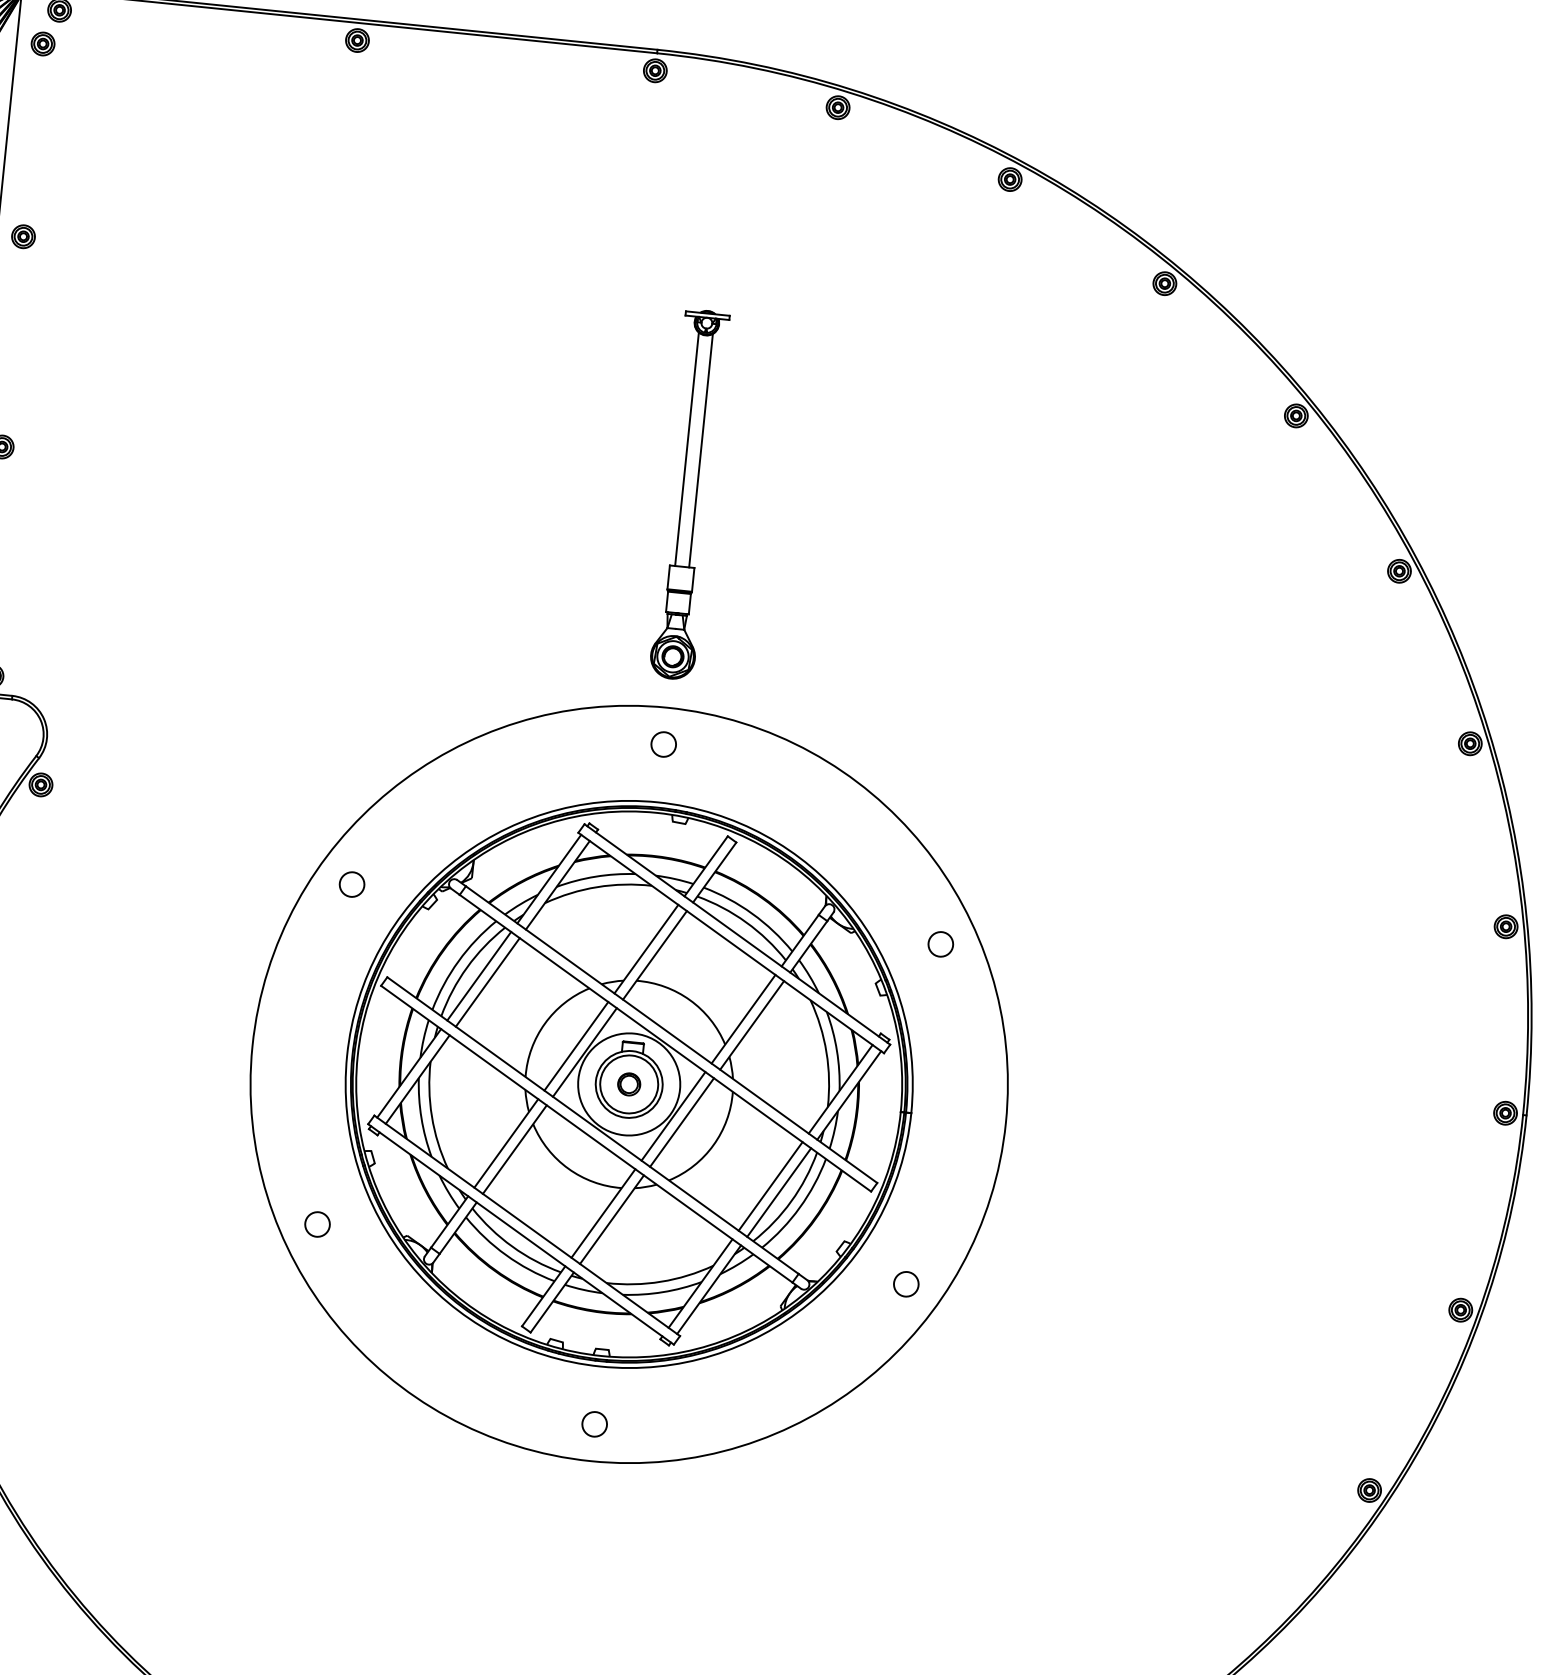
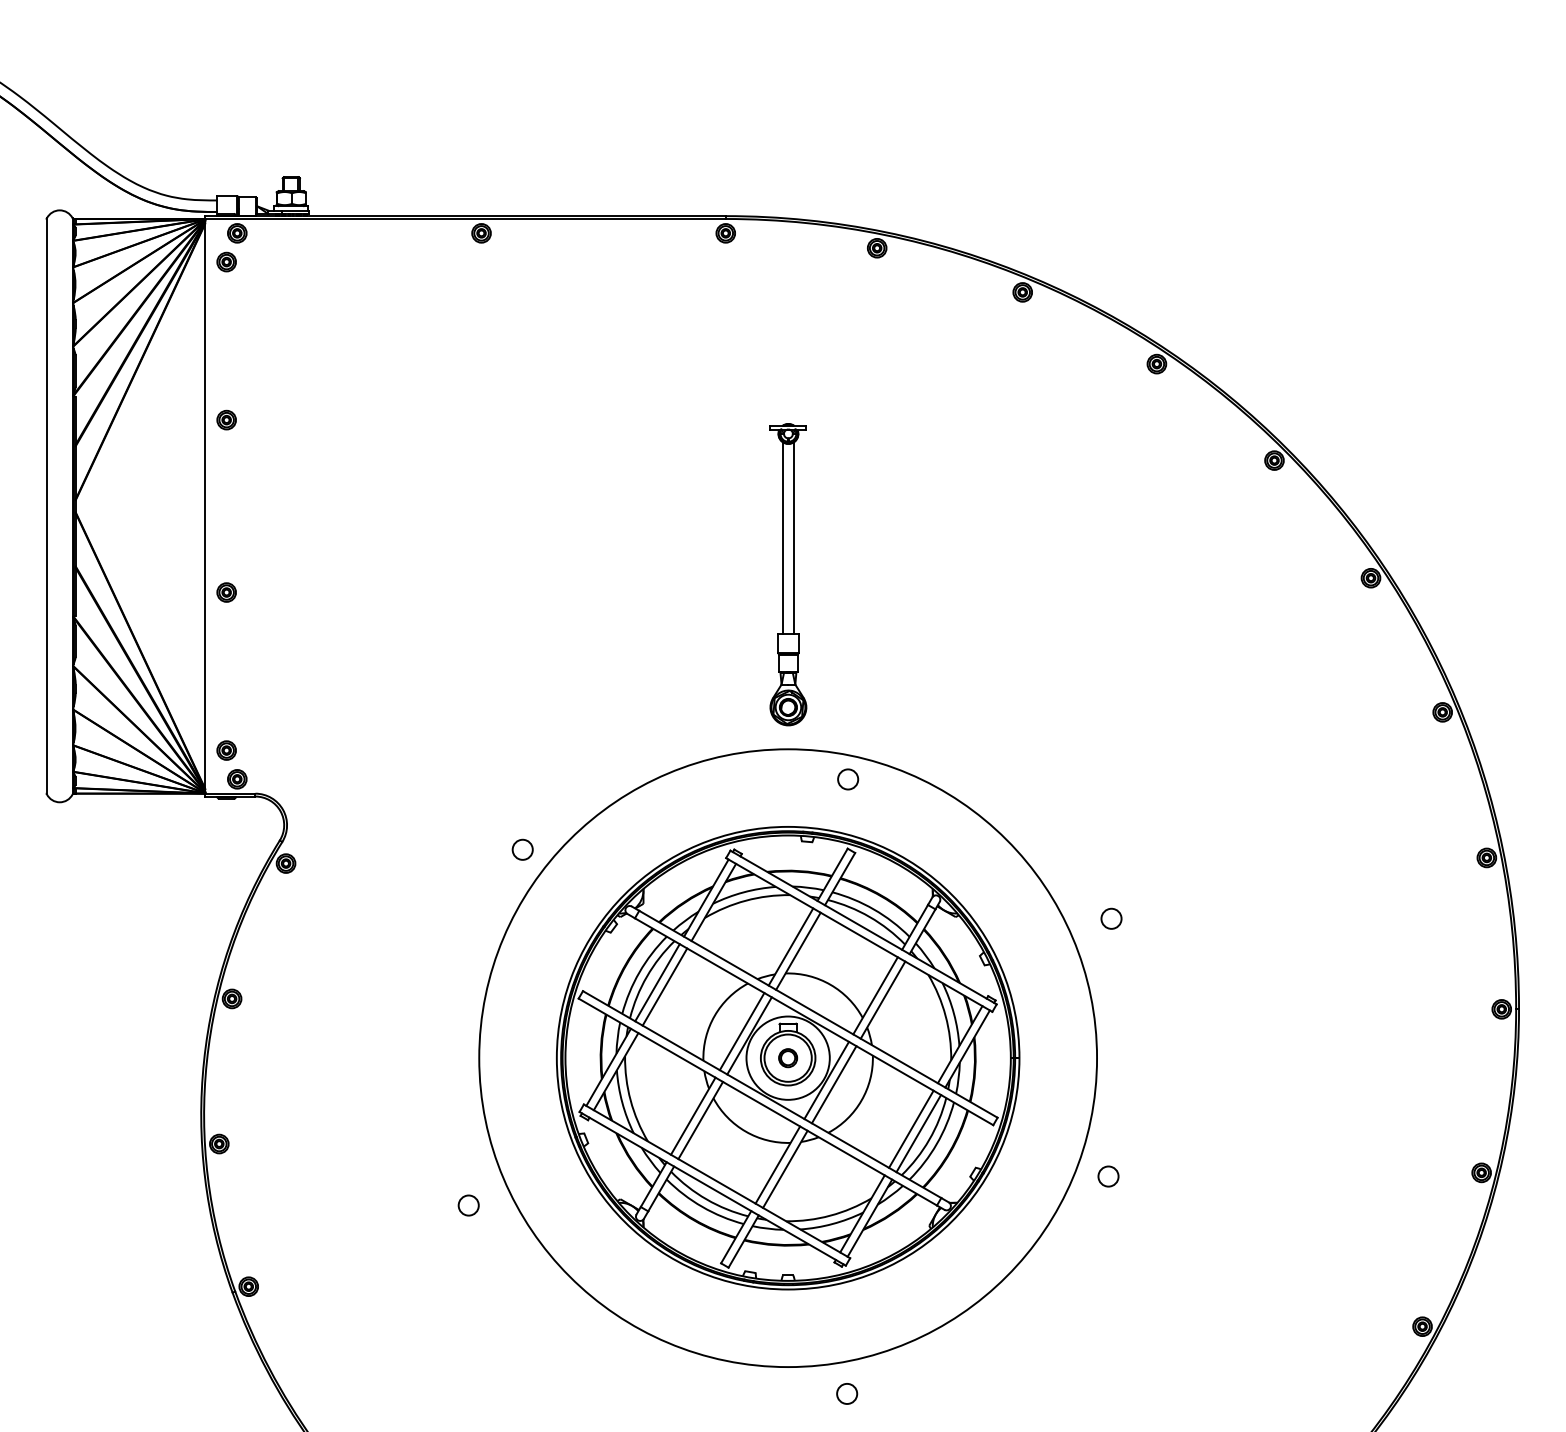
circle: (664, 744) -> (848, 779), moved
circle: (351, 884) -> (522, 849), moved
circle: (940, 943) -> (1111, 918), moved
circle: (317, 1224) -> (468, 1205), moved
circle: (906, 1284) -> (1108, 1176), moved
circle: (595, 1423) -> (847, 1393), moved

